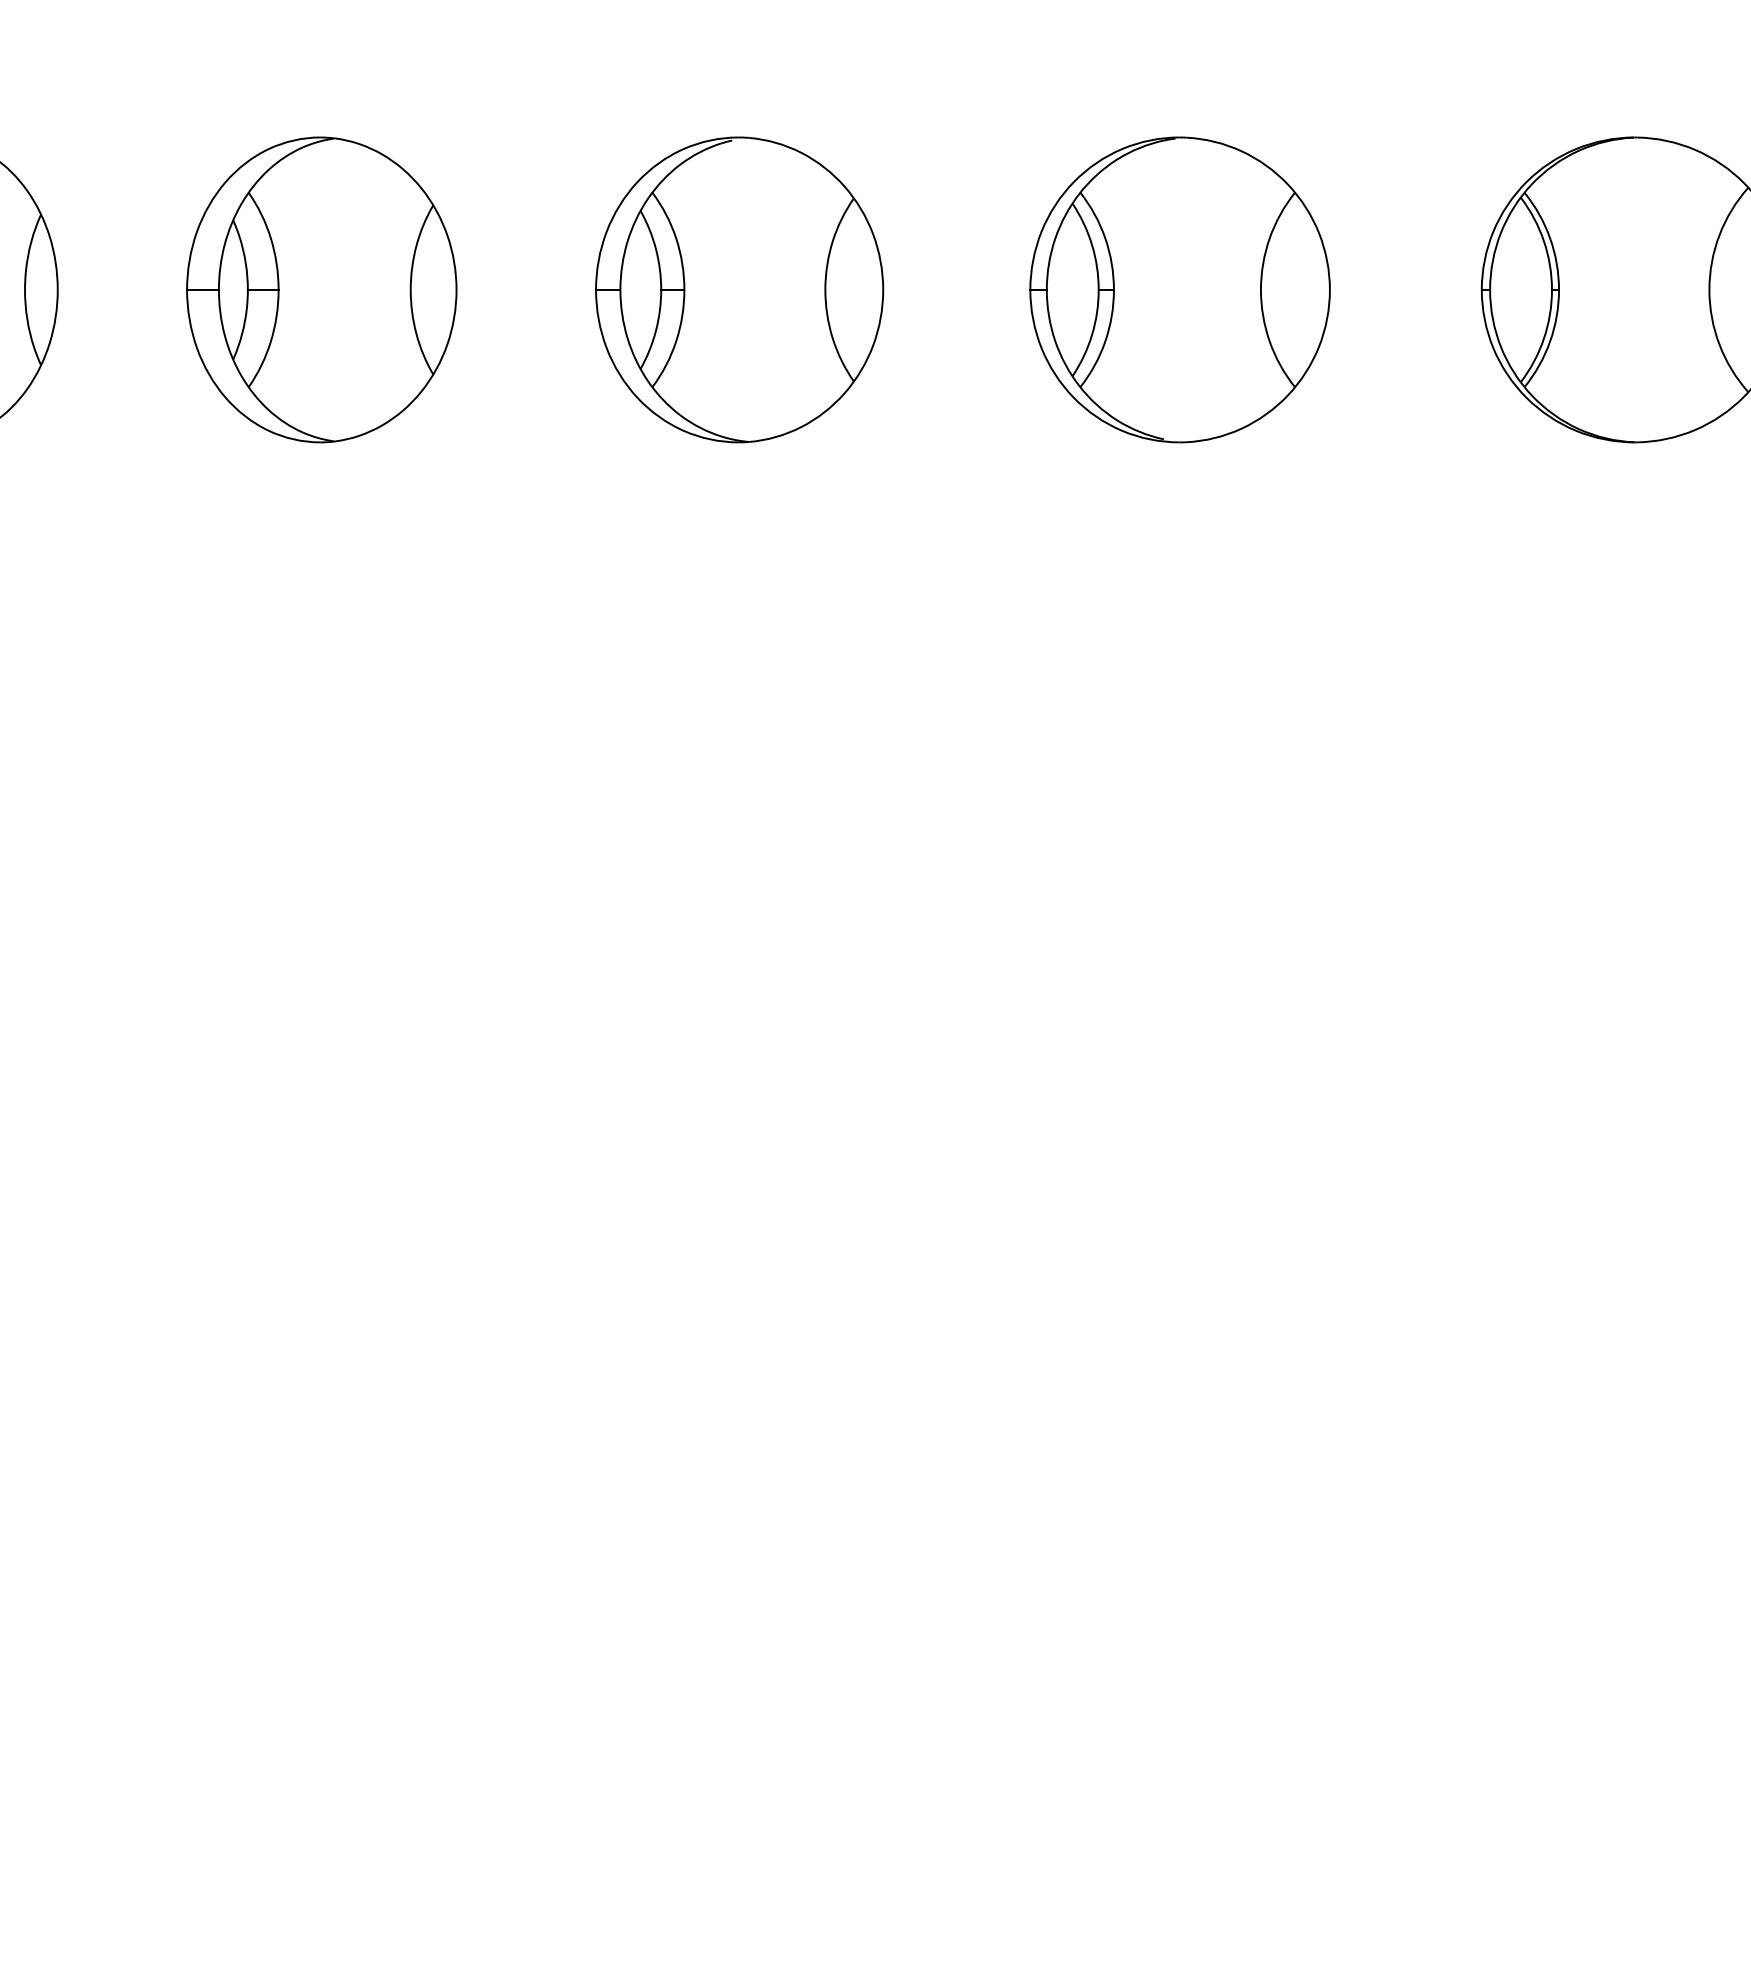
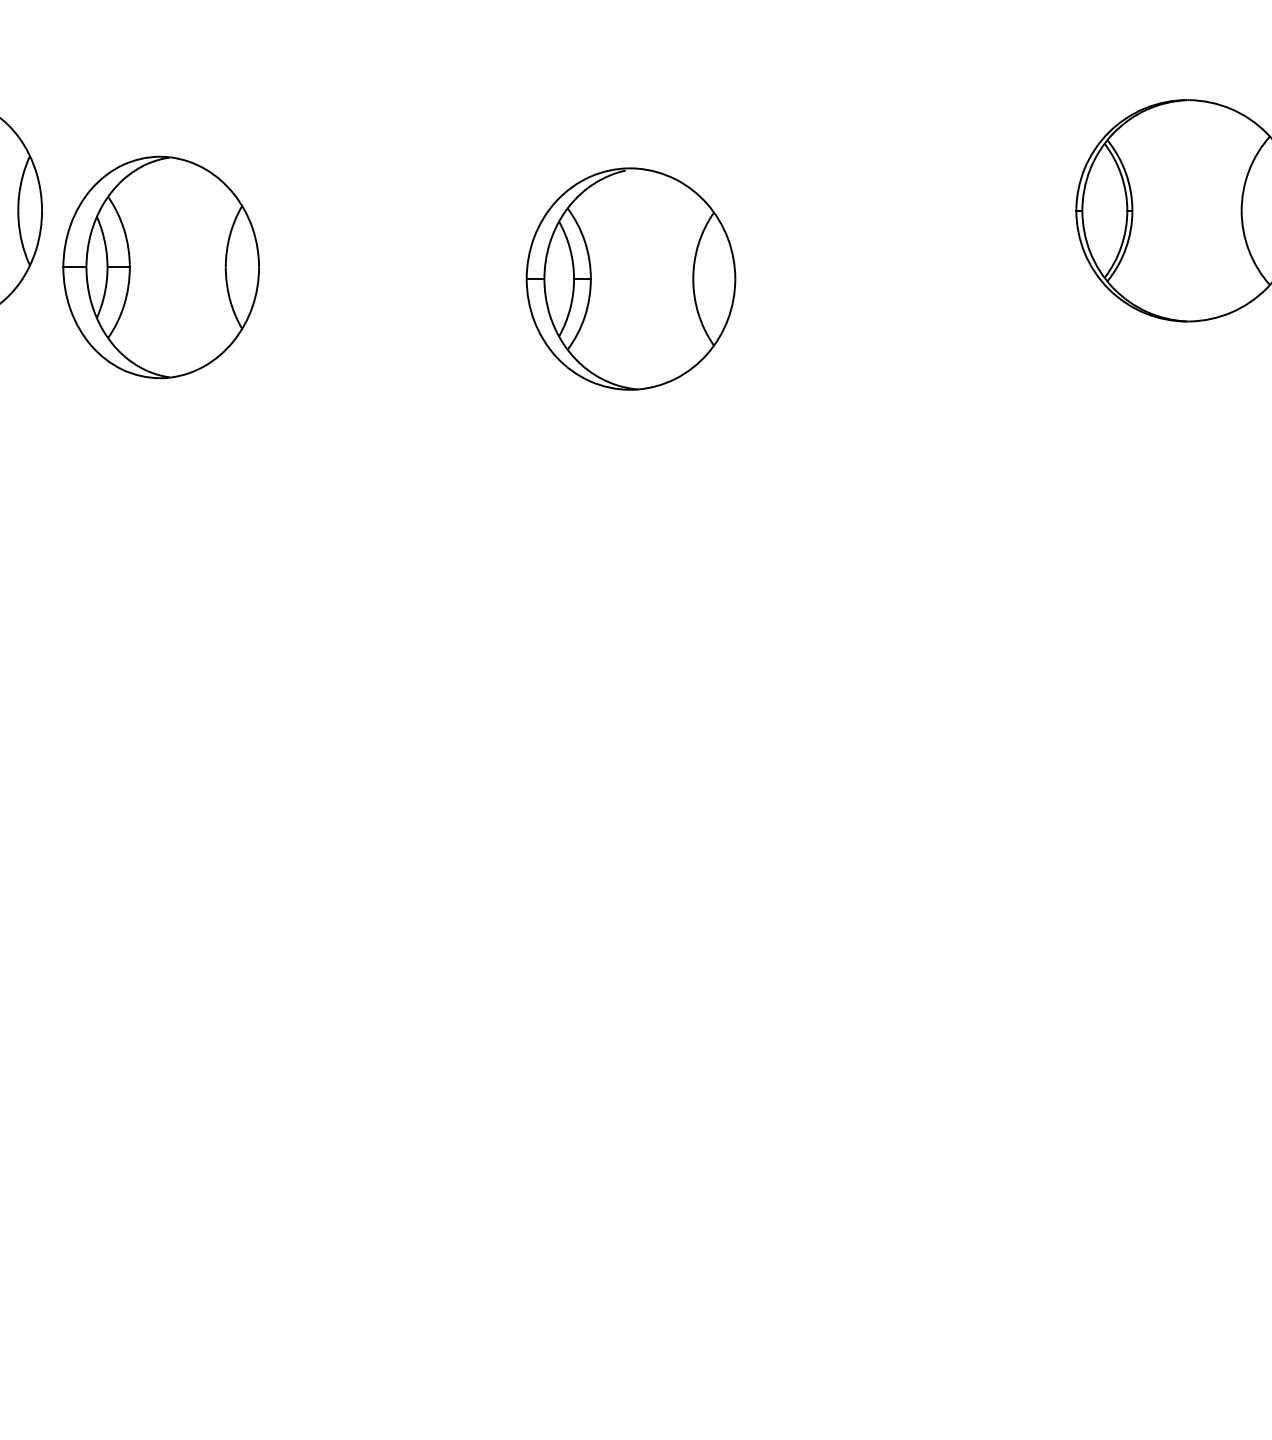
part: (321, 289) -> (160, 267), moved
part: (739, 289) -> (630, 278), moved
part: (1179, 289) -> (856, 210), removed

